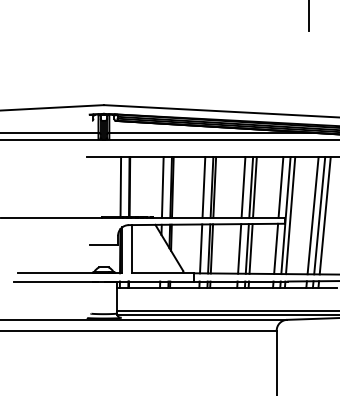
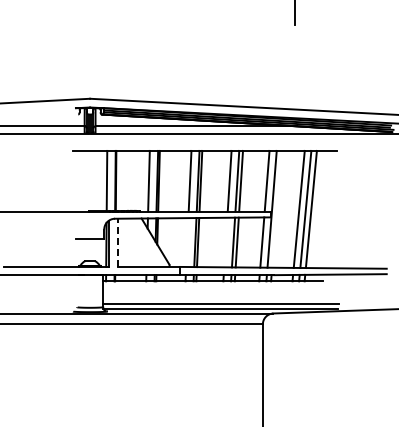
line: (290, 214) -> (276, 208), removed
line: (132, 248) -> (118, 242), solid -> dashed
line: (201, 248) -> (187, 242), removed
line: (239, 248) -> (225, 242), removed

